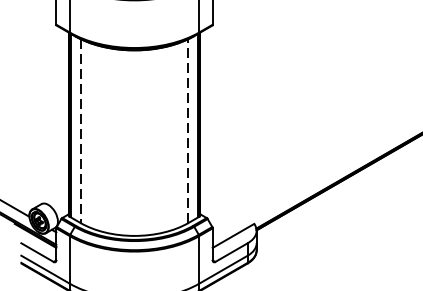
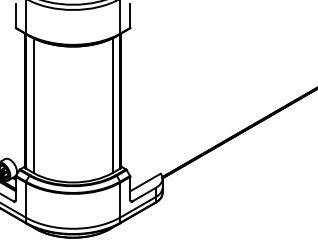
line: (188, 130) -> (112, 105), dashed -> solid
line: (80, 132) -> (33, 106), dashed -> solid

